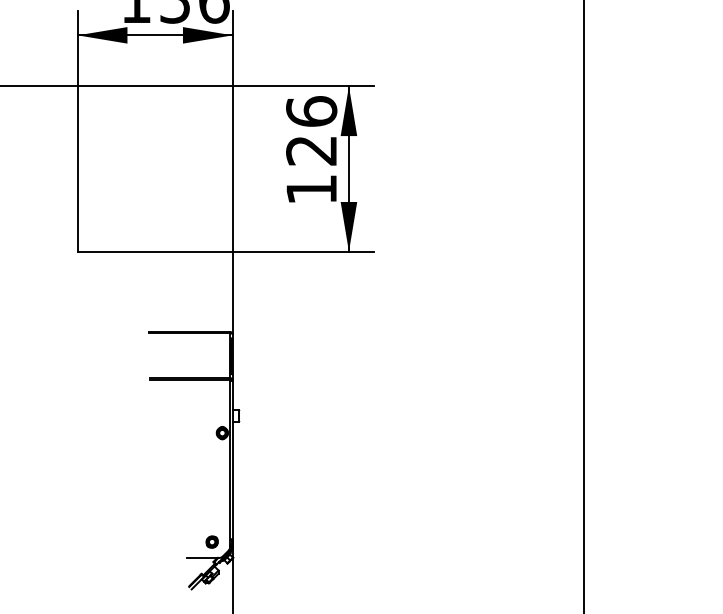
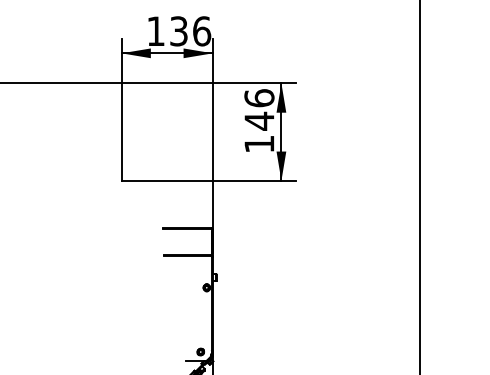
text: (311, 149) -> (259, 120), 126 -> 146

